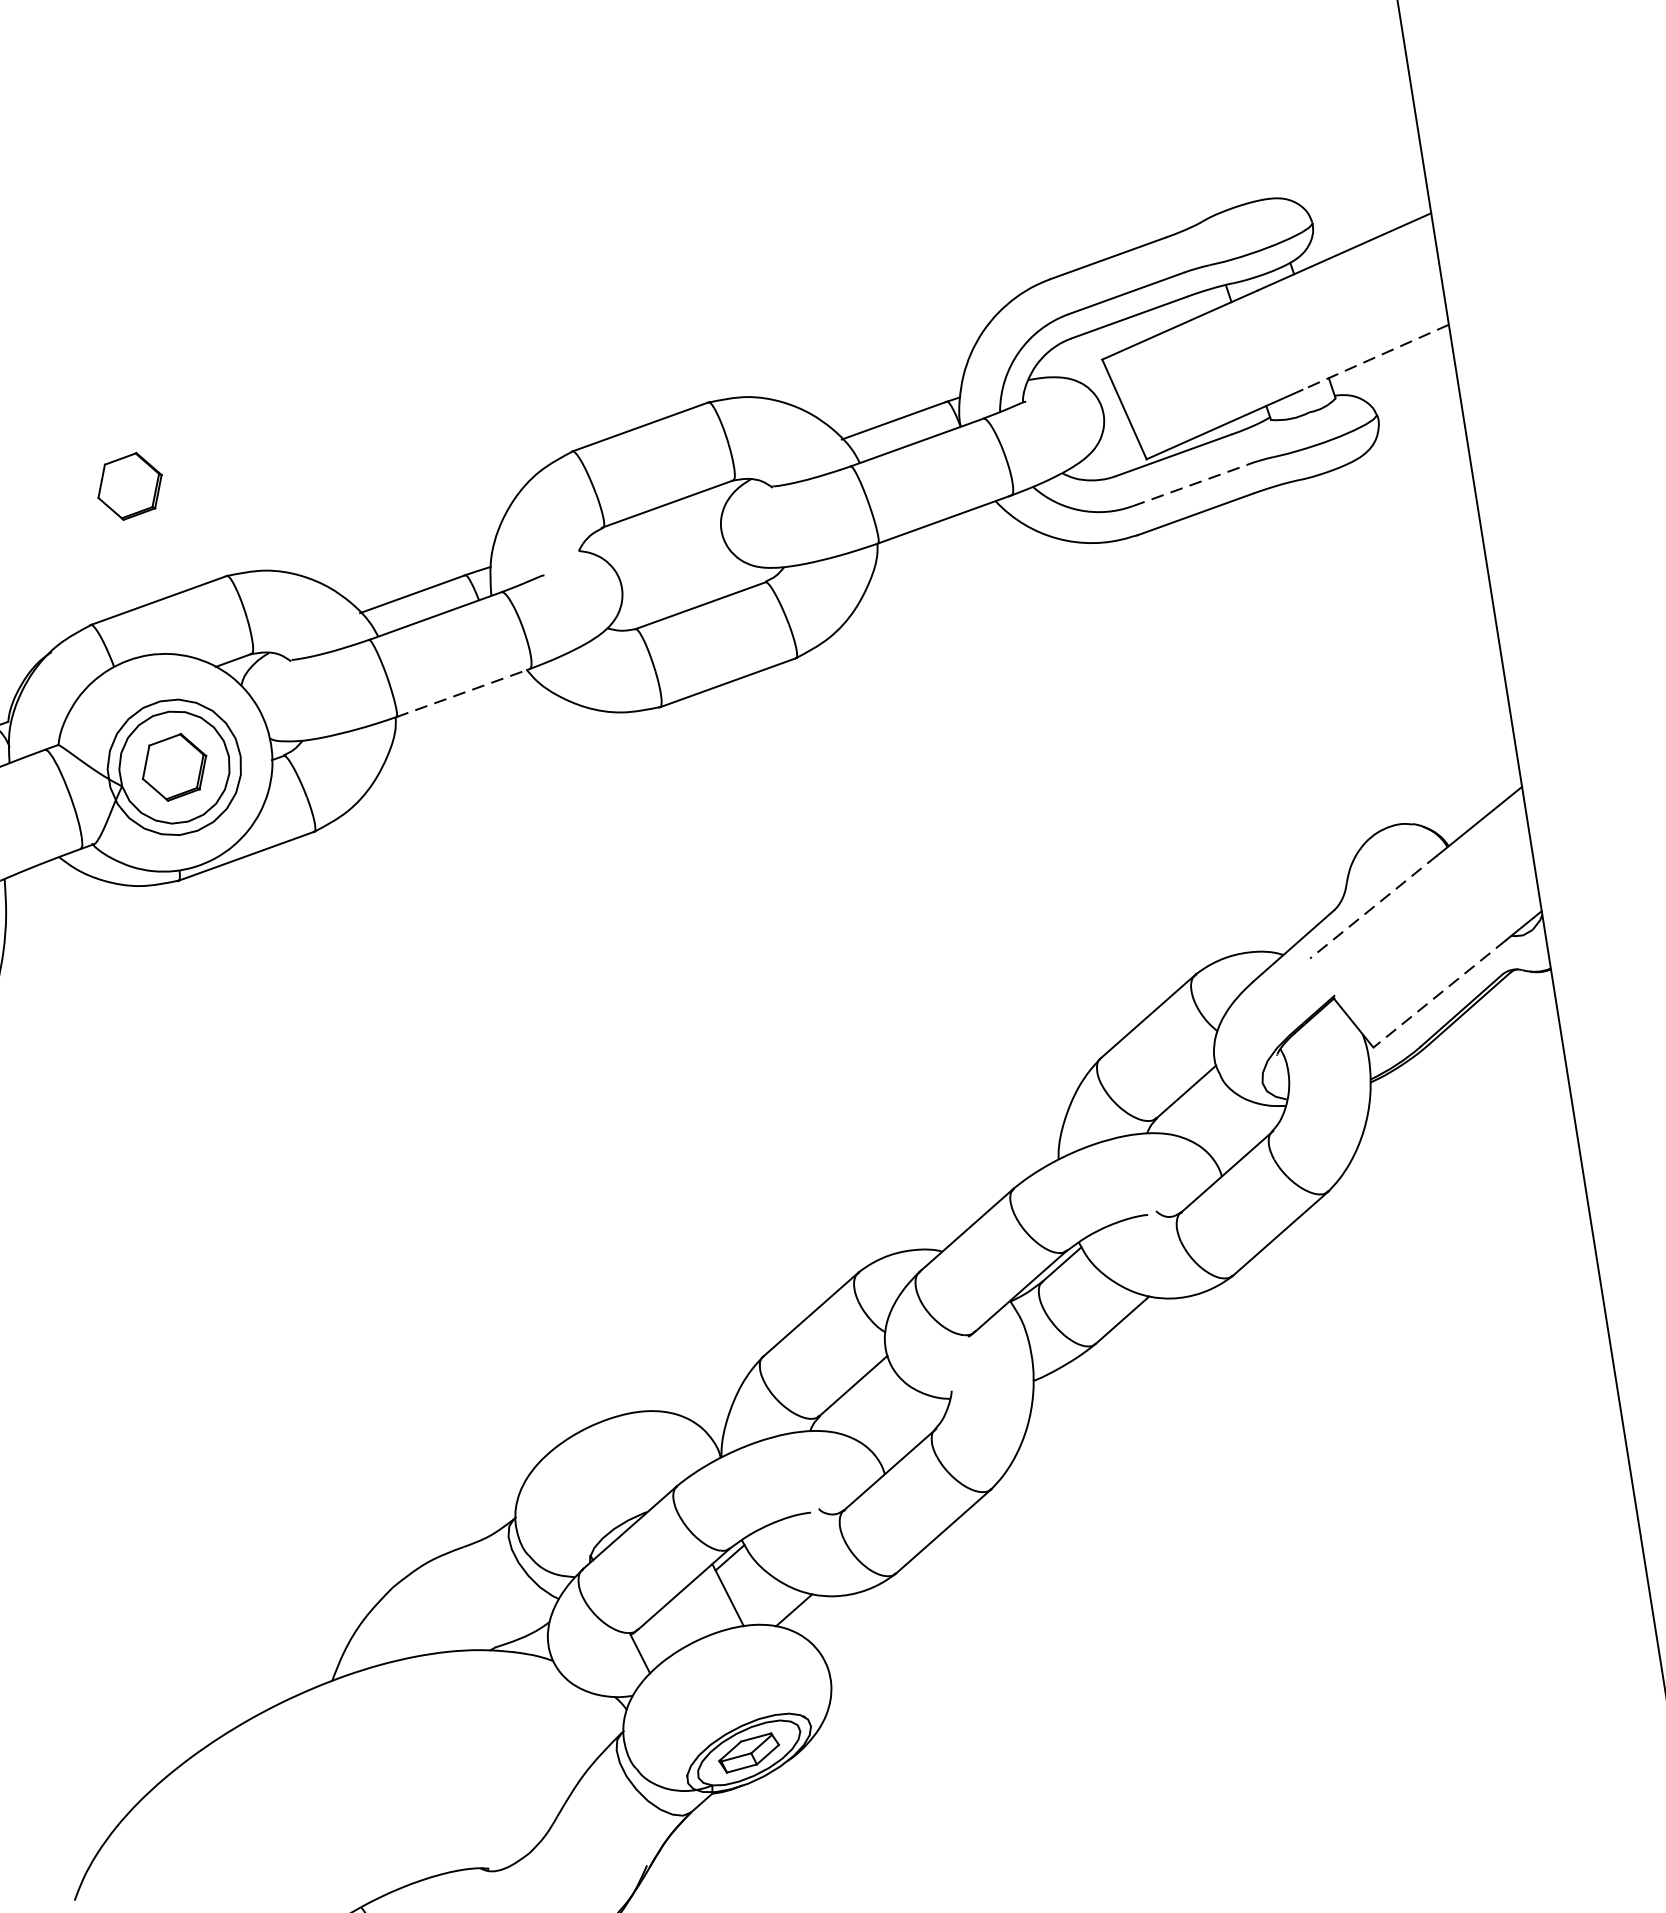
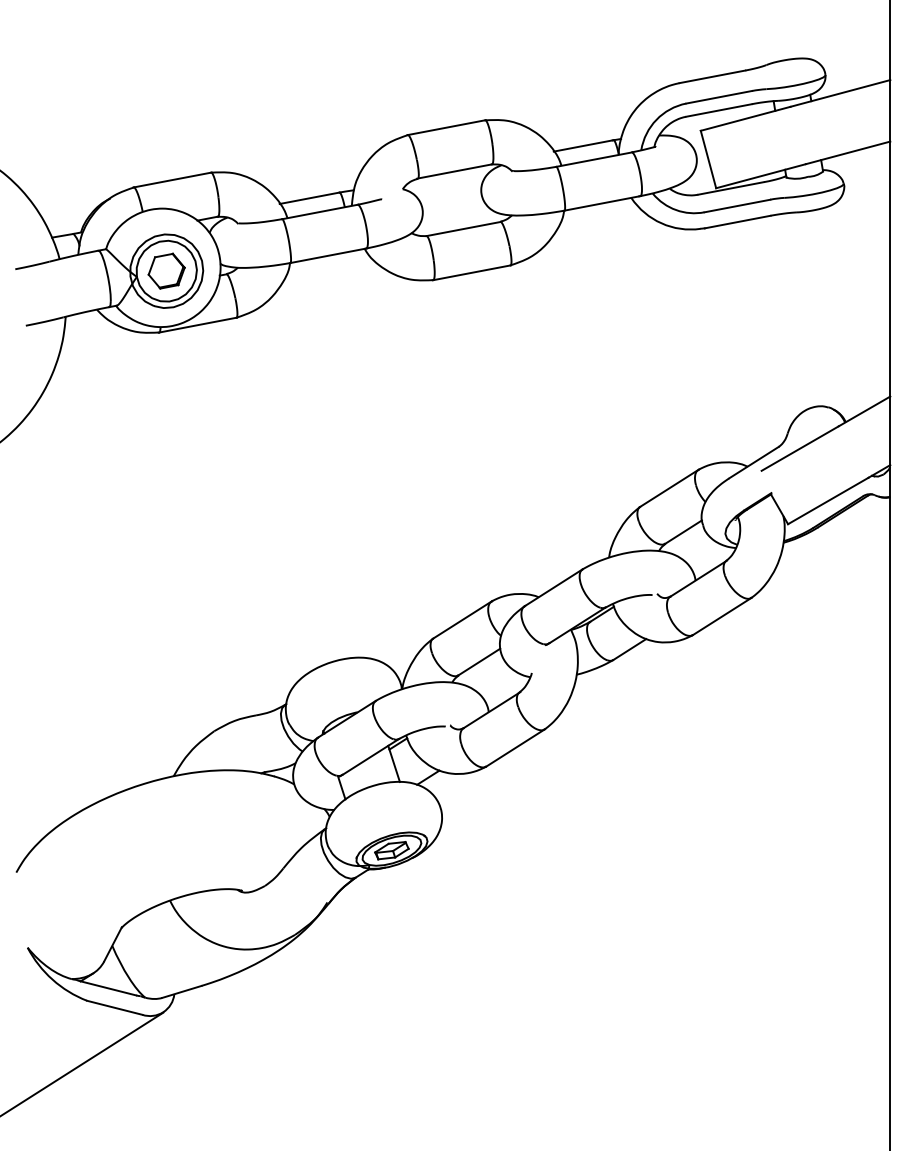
line: (1376, 356) -> (848, 152), dashed -> solid
line: (1190, 484) -> (737, 205), dashed -> solid
part: (129, 485) -> (166, 115), removed
line: (463, 692) -> (328, 255), dashed -> solid
line: (1374, 906) -> (800, 448), dashed -> solid
line: (1438, 995) -> (827, 501), dashed -> solid

